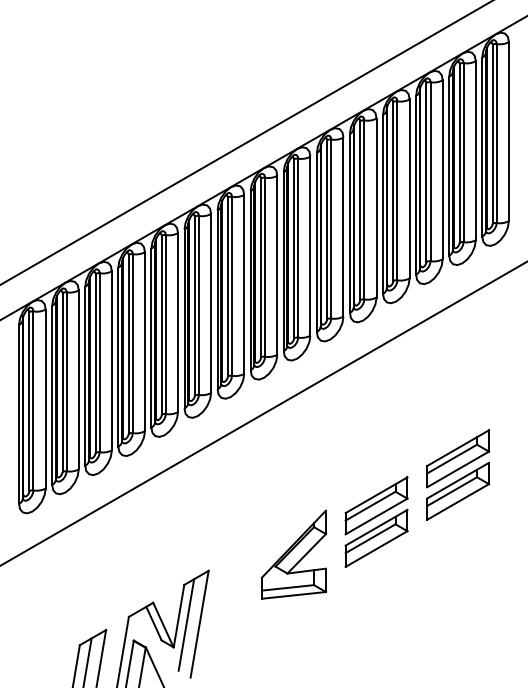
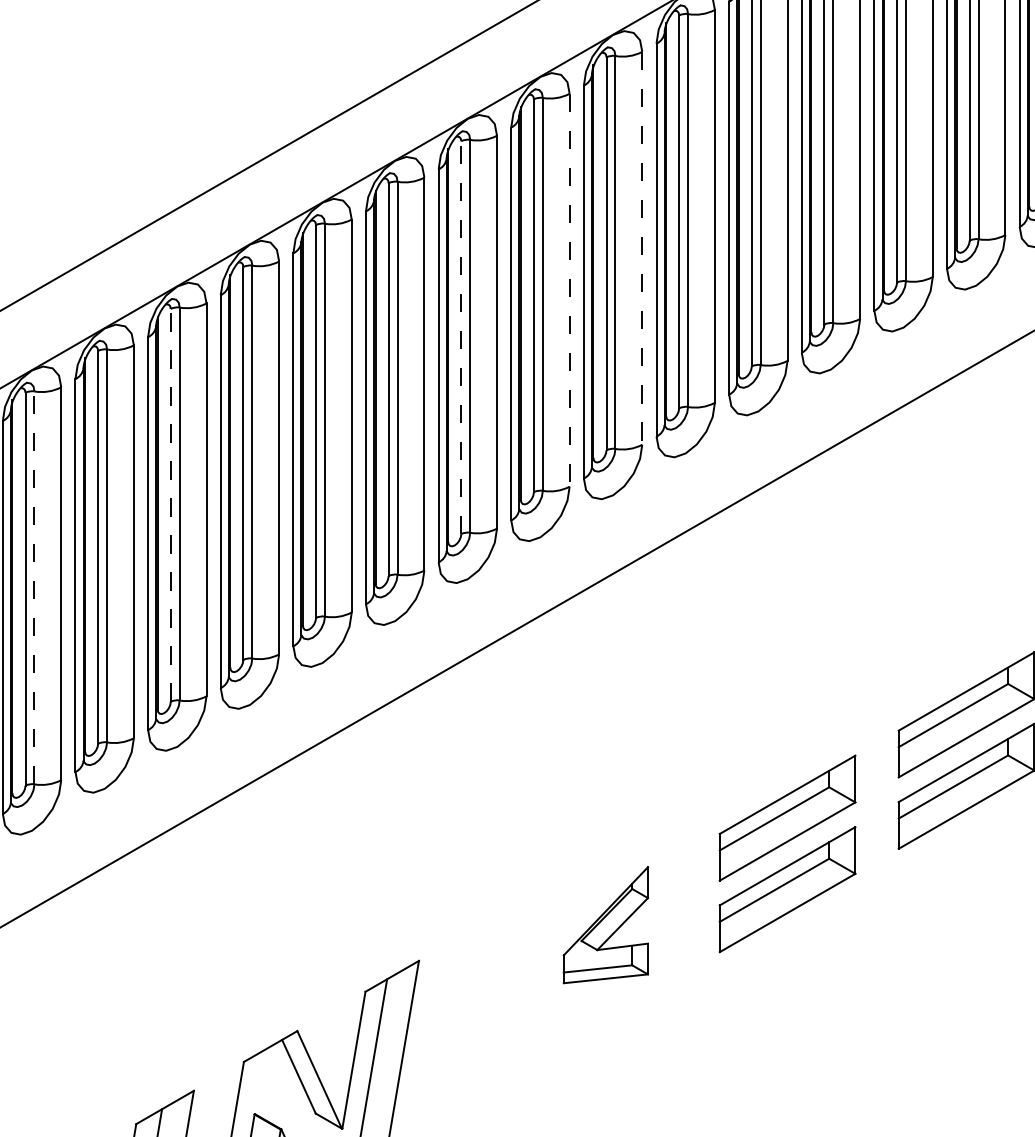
line: (310, 246) -> (642, 248), solid -> dashed
line: (277, 265) -> (570, 290), solid -> dashed
line: (227, 286) -> (460, 336), solid -> dashed
line: (95, 362) -> (170, 503), solid -> dashed
line: (33, 400) -> (34, 586), solid -> dashed
part: (293, 554) -> (605, 924), size x0.6

